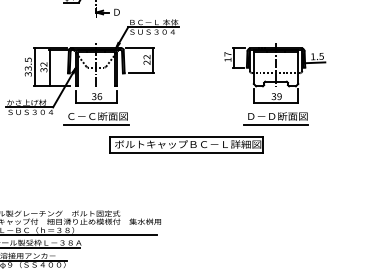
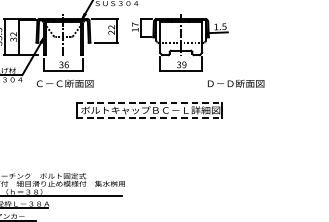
part: (275, 73) -> (180, 42), moved
line: (96, 124) -> (63, 91), removed
line: (275, 124) -> (233, 91), removed
line: (186, 136) -> (149, 102), solid -> dashed
line: (186, 152) -> (149, 118), solid -> dashed

